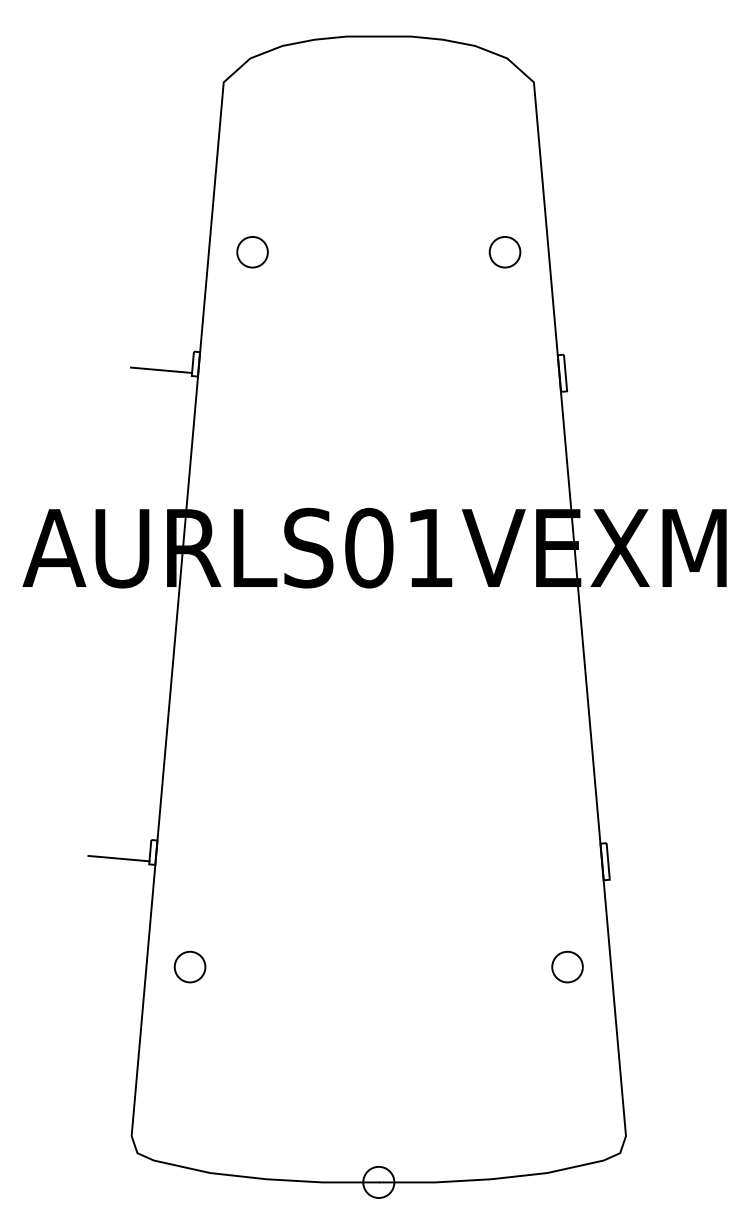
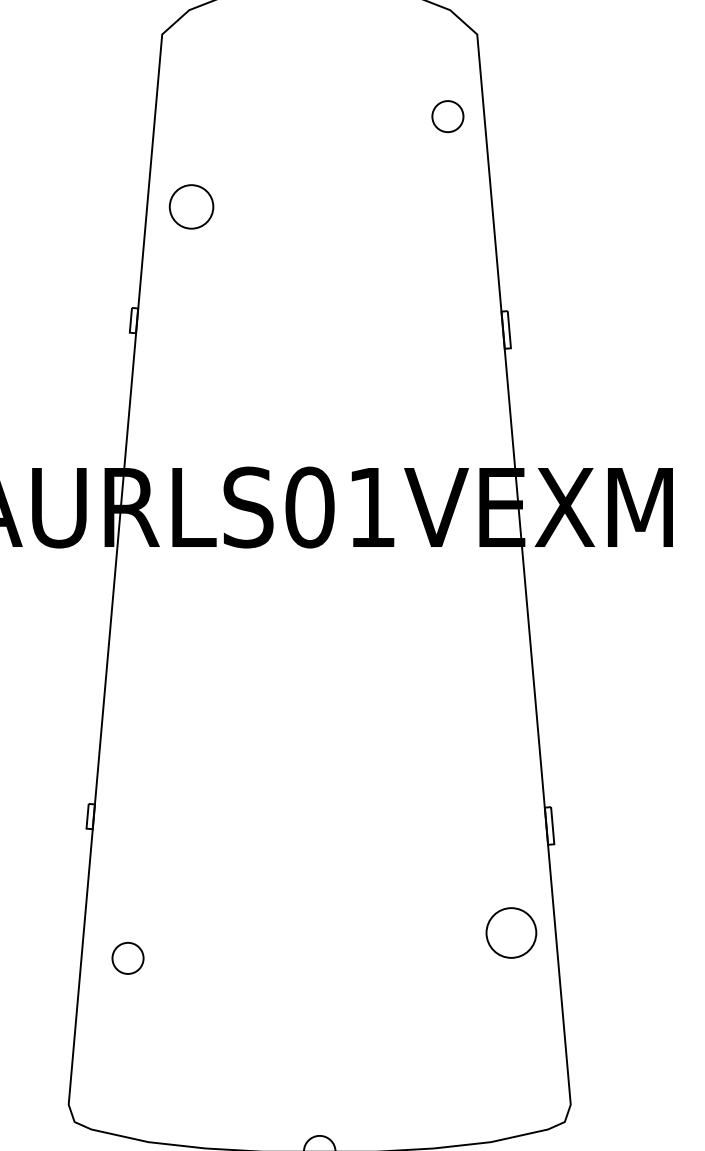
circle: (252, 252) -> (191, 207), size x1.4
circle: (504, 252) -> (447, 116), moved
line: (161, 369) -> (99, 326), removed
line: (118, 858) -> (55, 822), removed
circle: (189, 966) -> (127, 957), moved
circle: (567, 966) -> (511, 932), size x1.6

